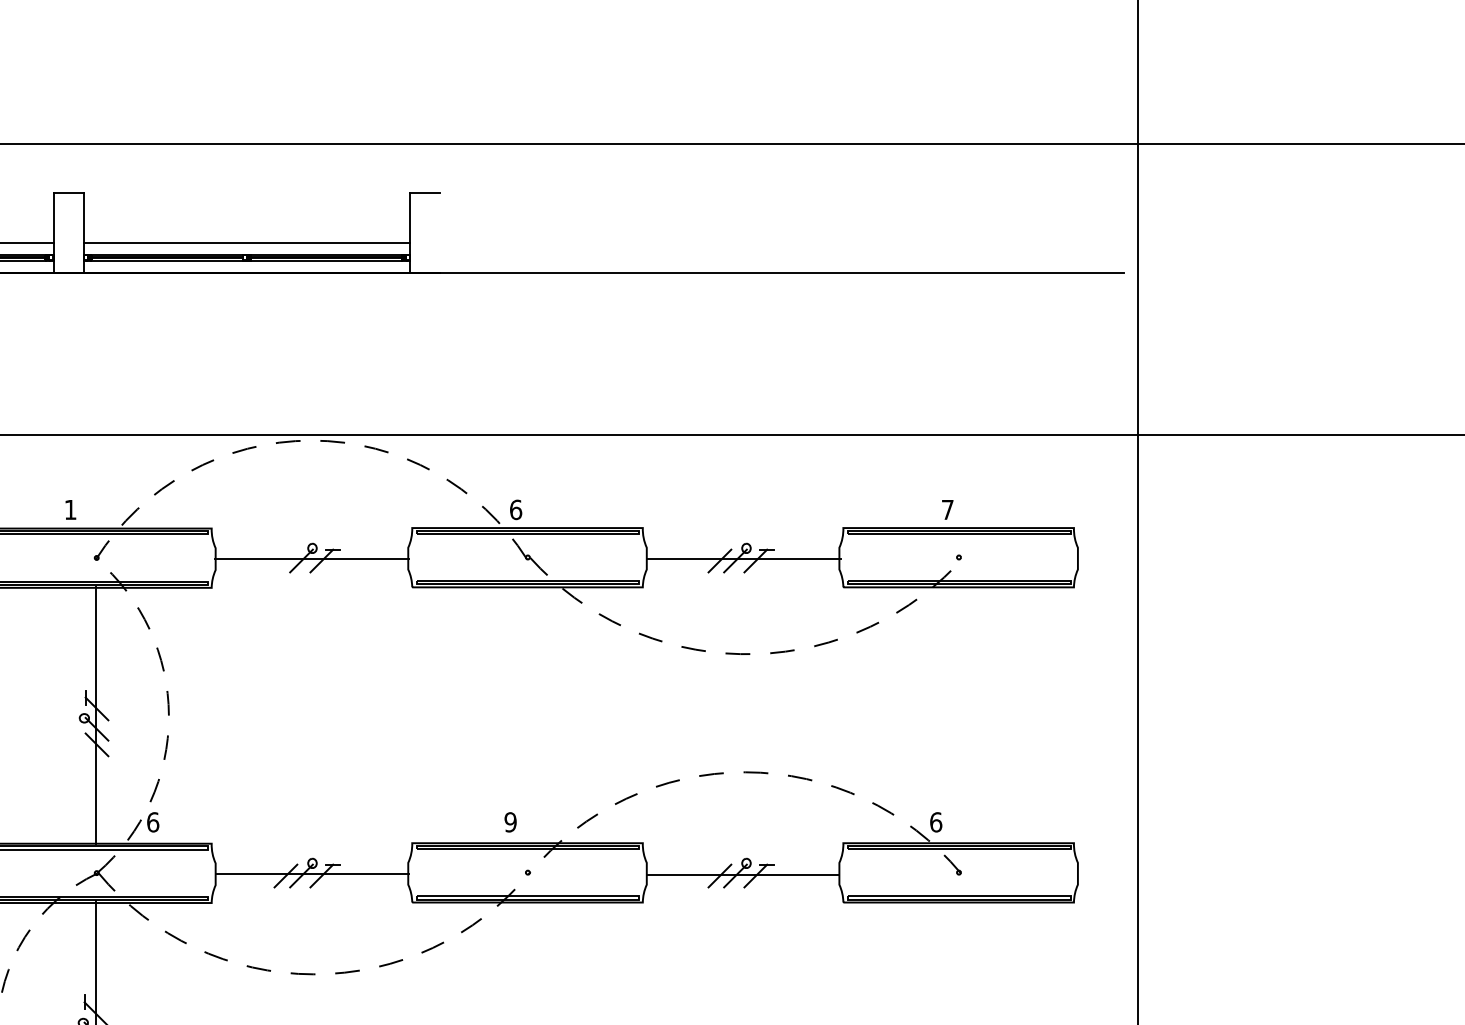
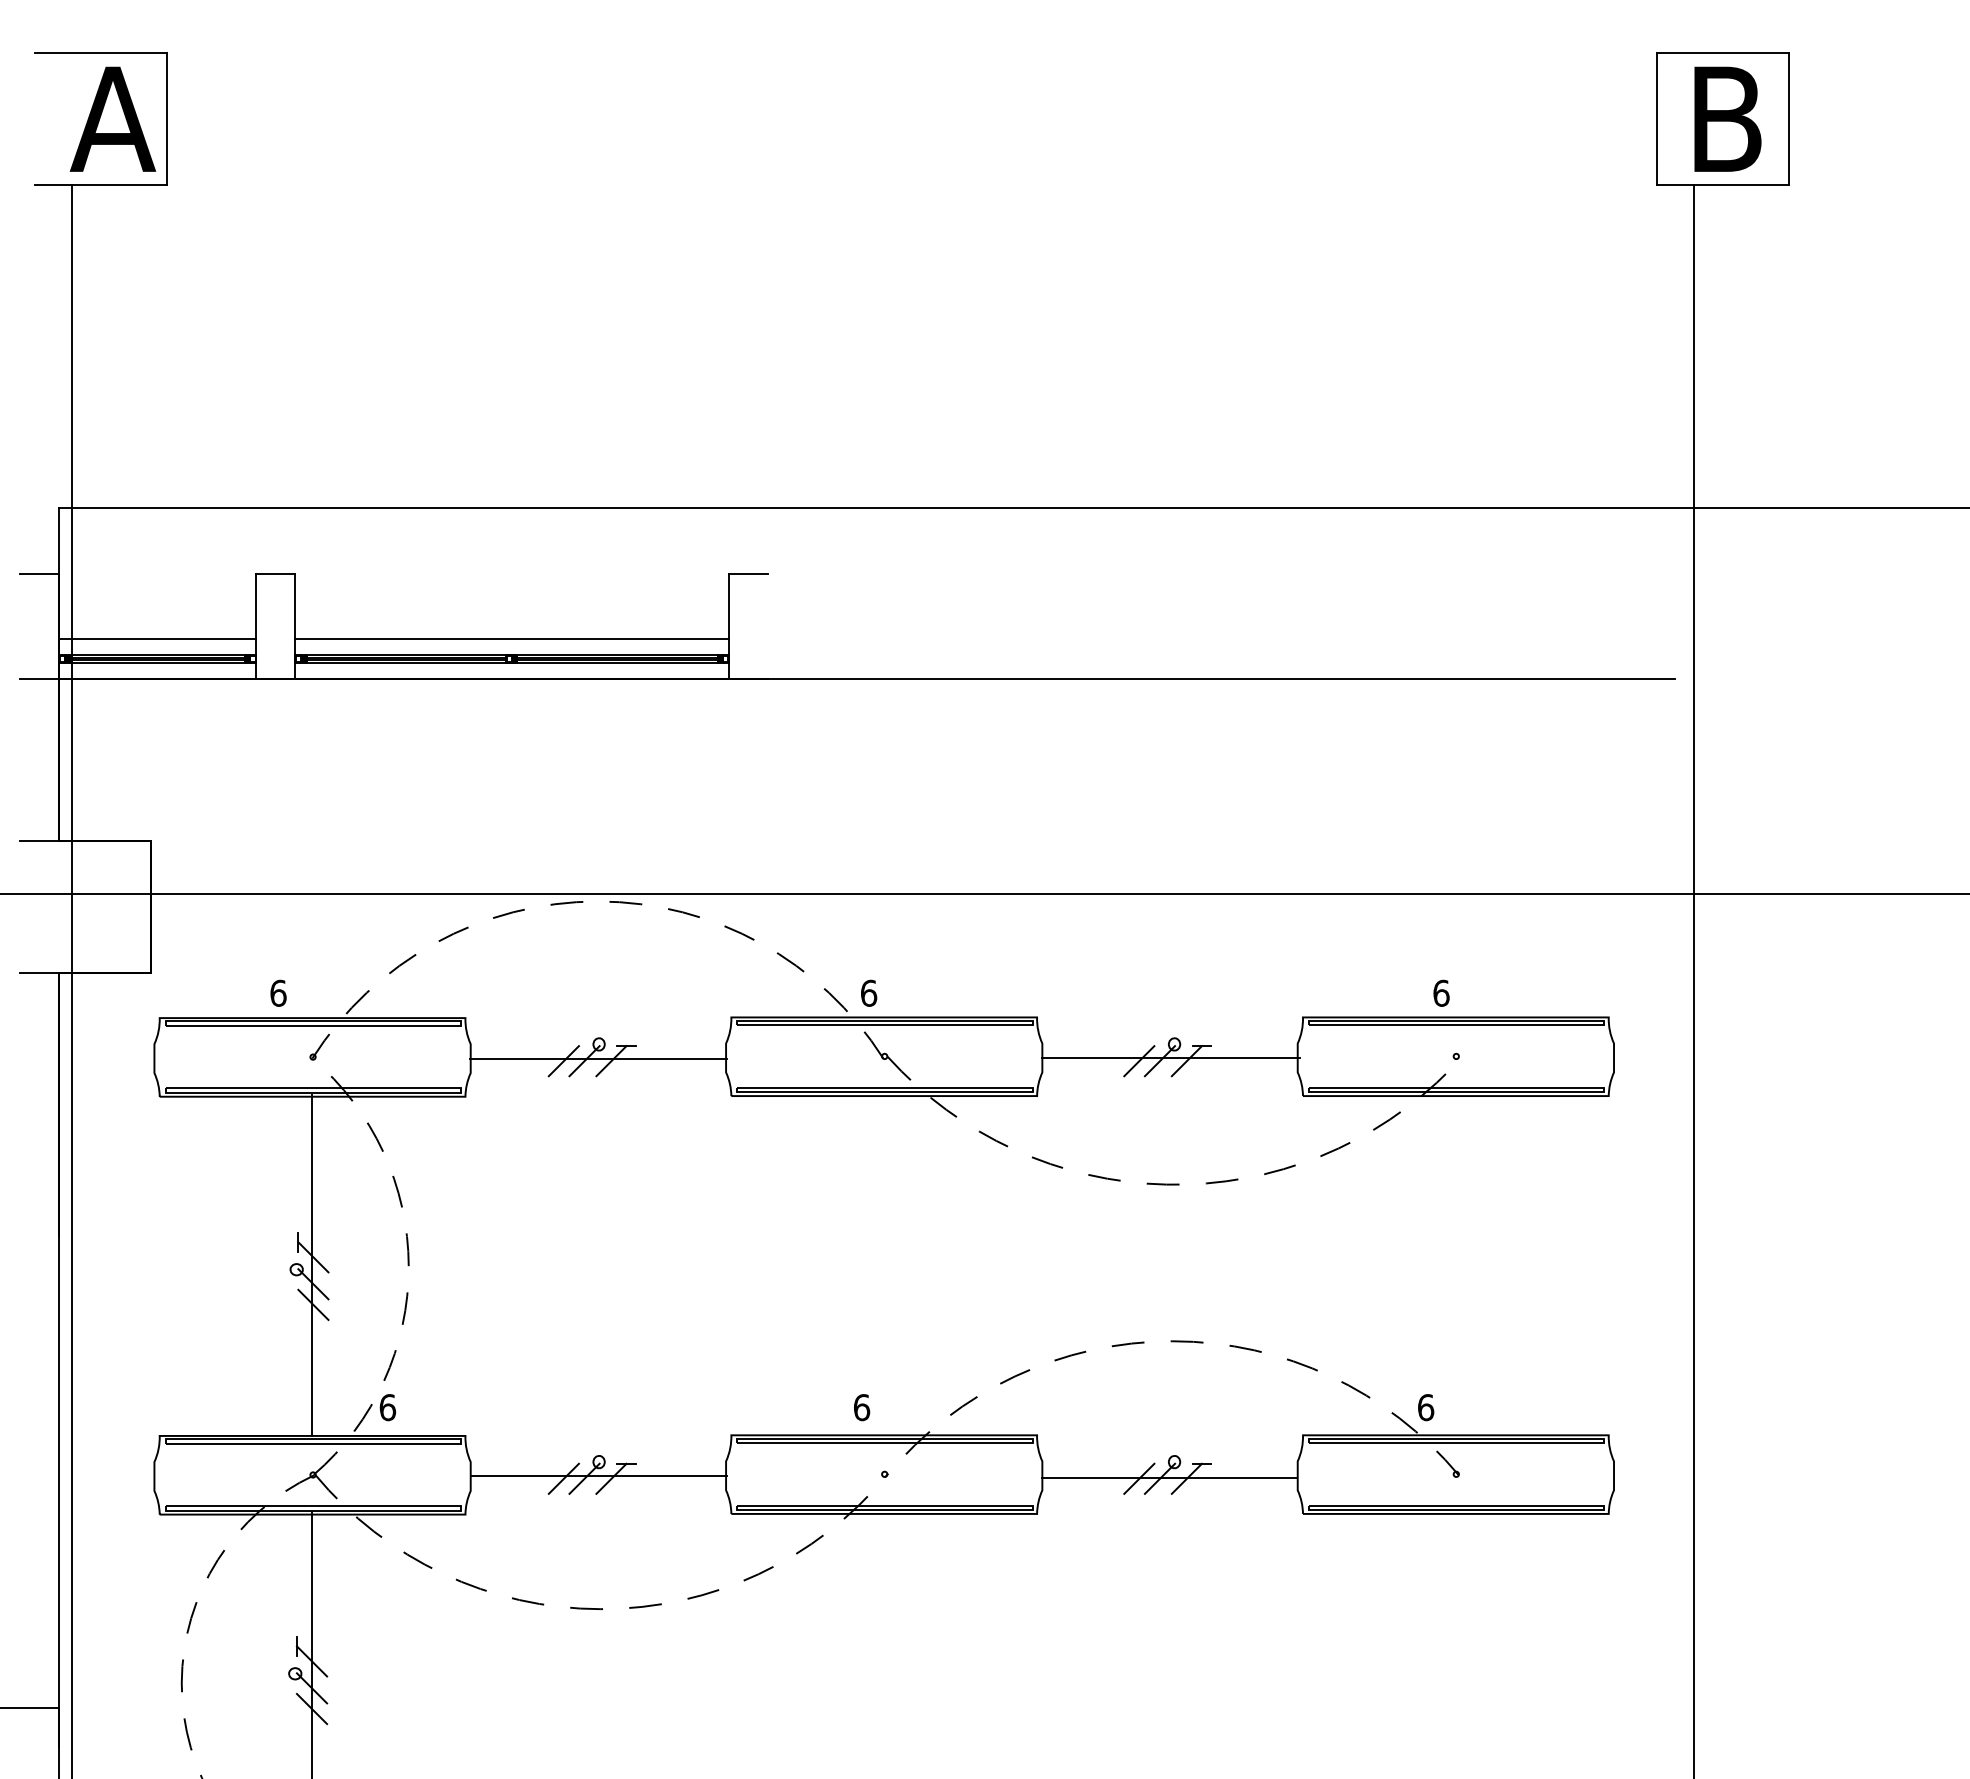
text: (70, 509) -> (278, 992), 1 -> 6
text: (947, 509) -> (1441, 992), 7 -> 6
line: (285, 561) -> (563, 1061), added
text: (510, 822) -> (861, 1407), 9 -> 6

